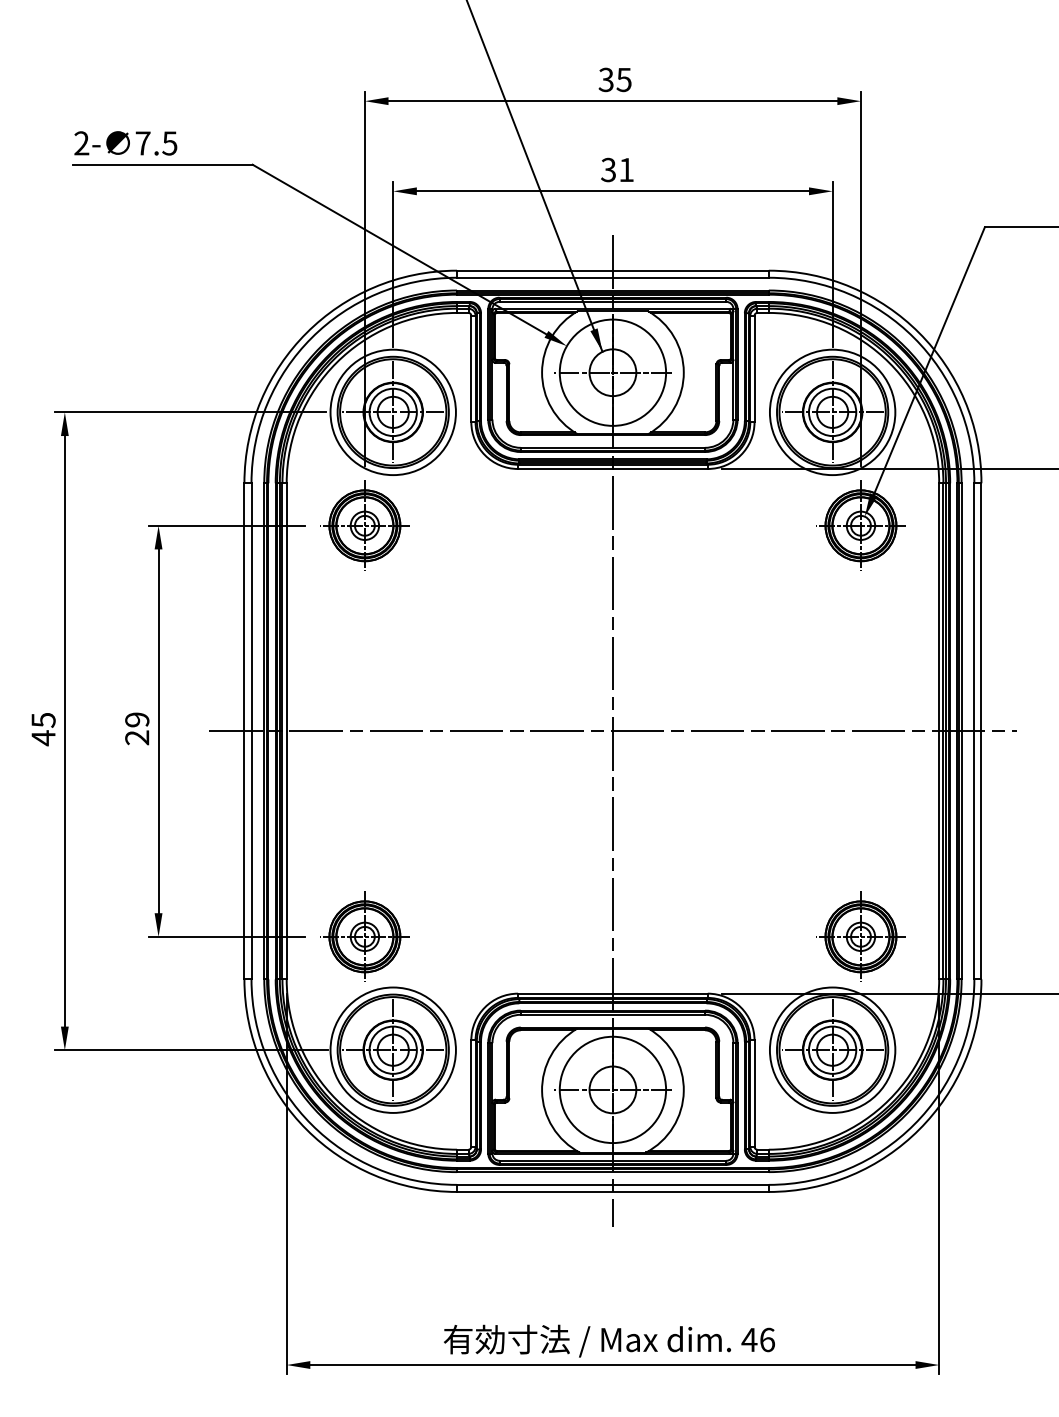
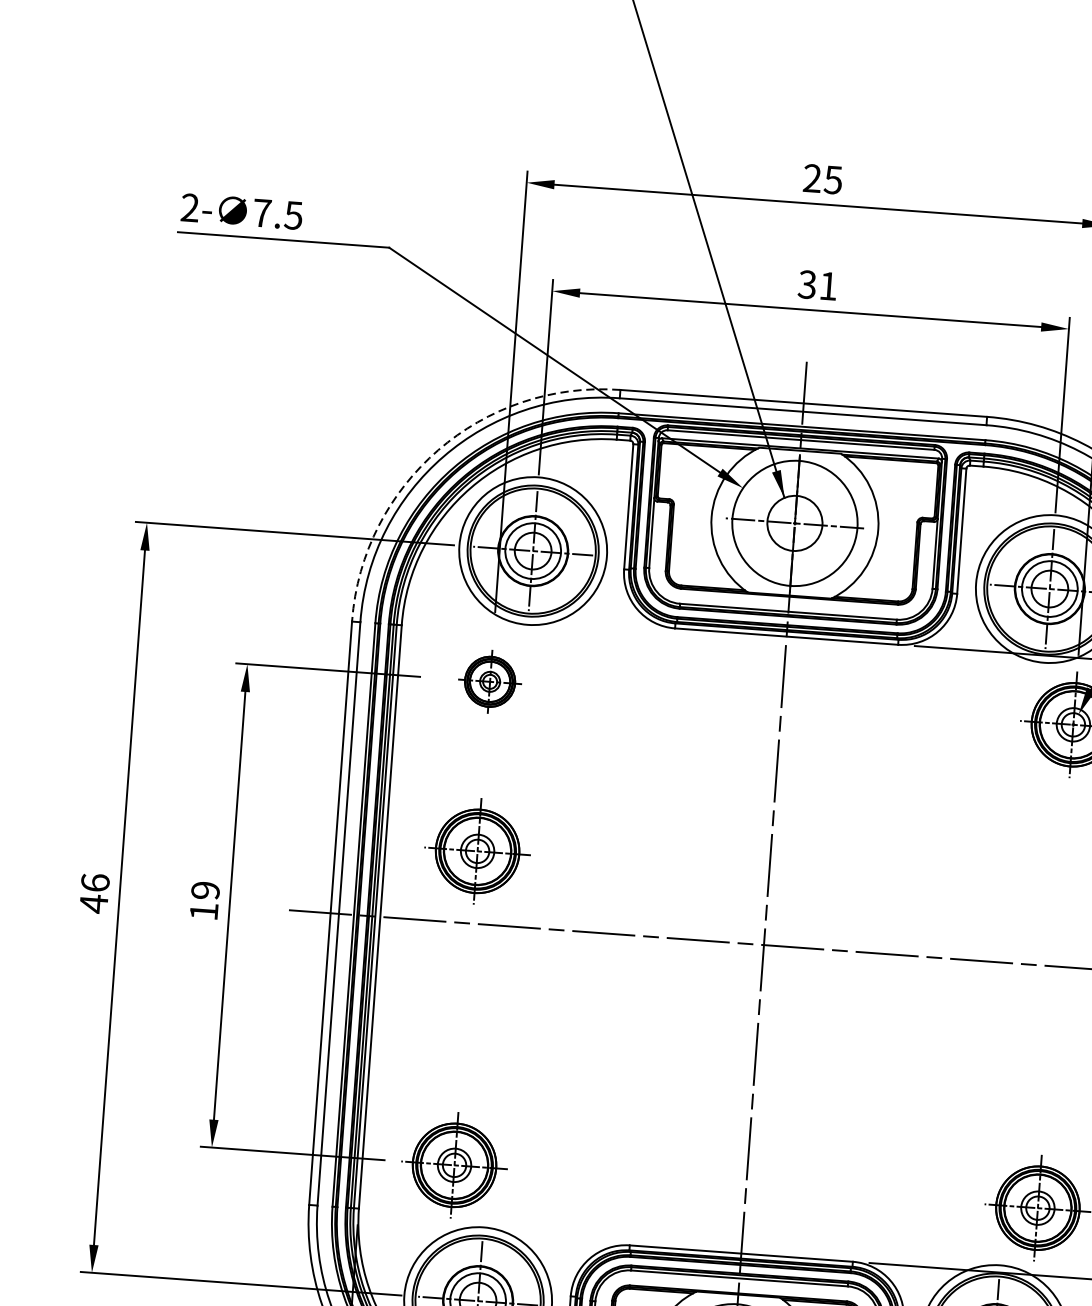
text: (605, 80) -> (811, 179), 35 -> 25
arc: (306, 332) -> (438, 449), solid -> dashed
part: (364, 525) -> (489, 681), size x0.6
part: (364, 669) -> (477, 850), added
text: (43, 719) -> (95, 882), 45 -> 46
text: (137, 737) -> (204, 911), 29 -> 19

